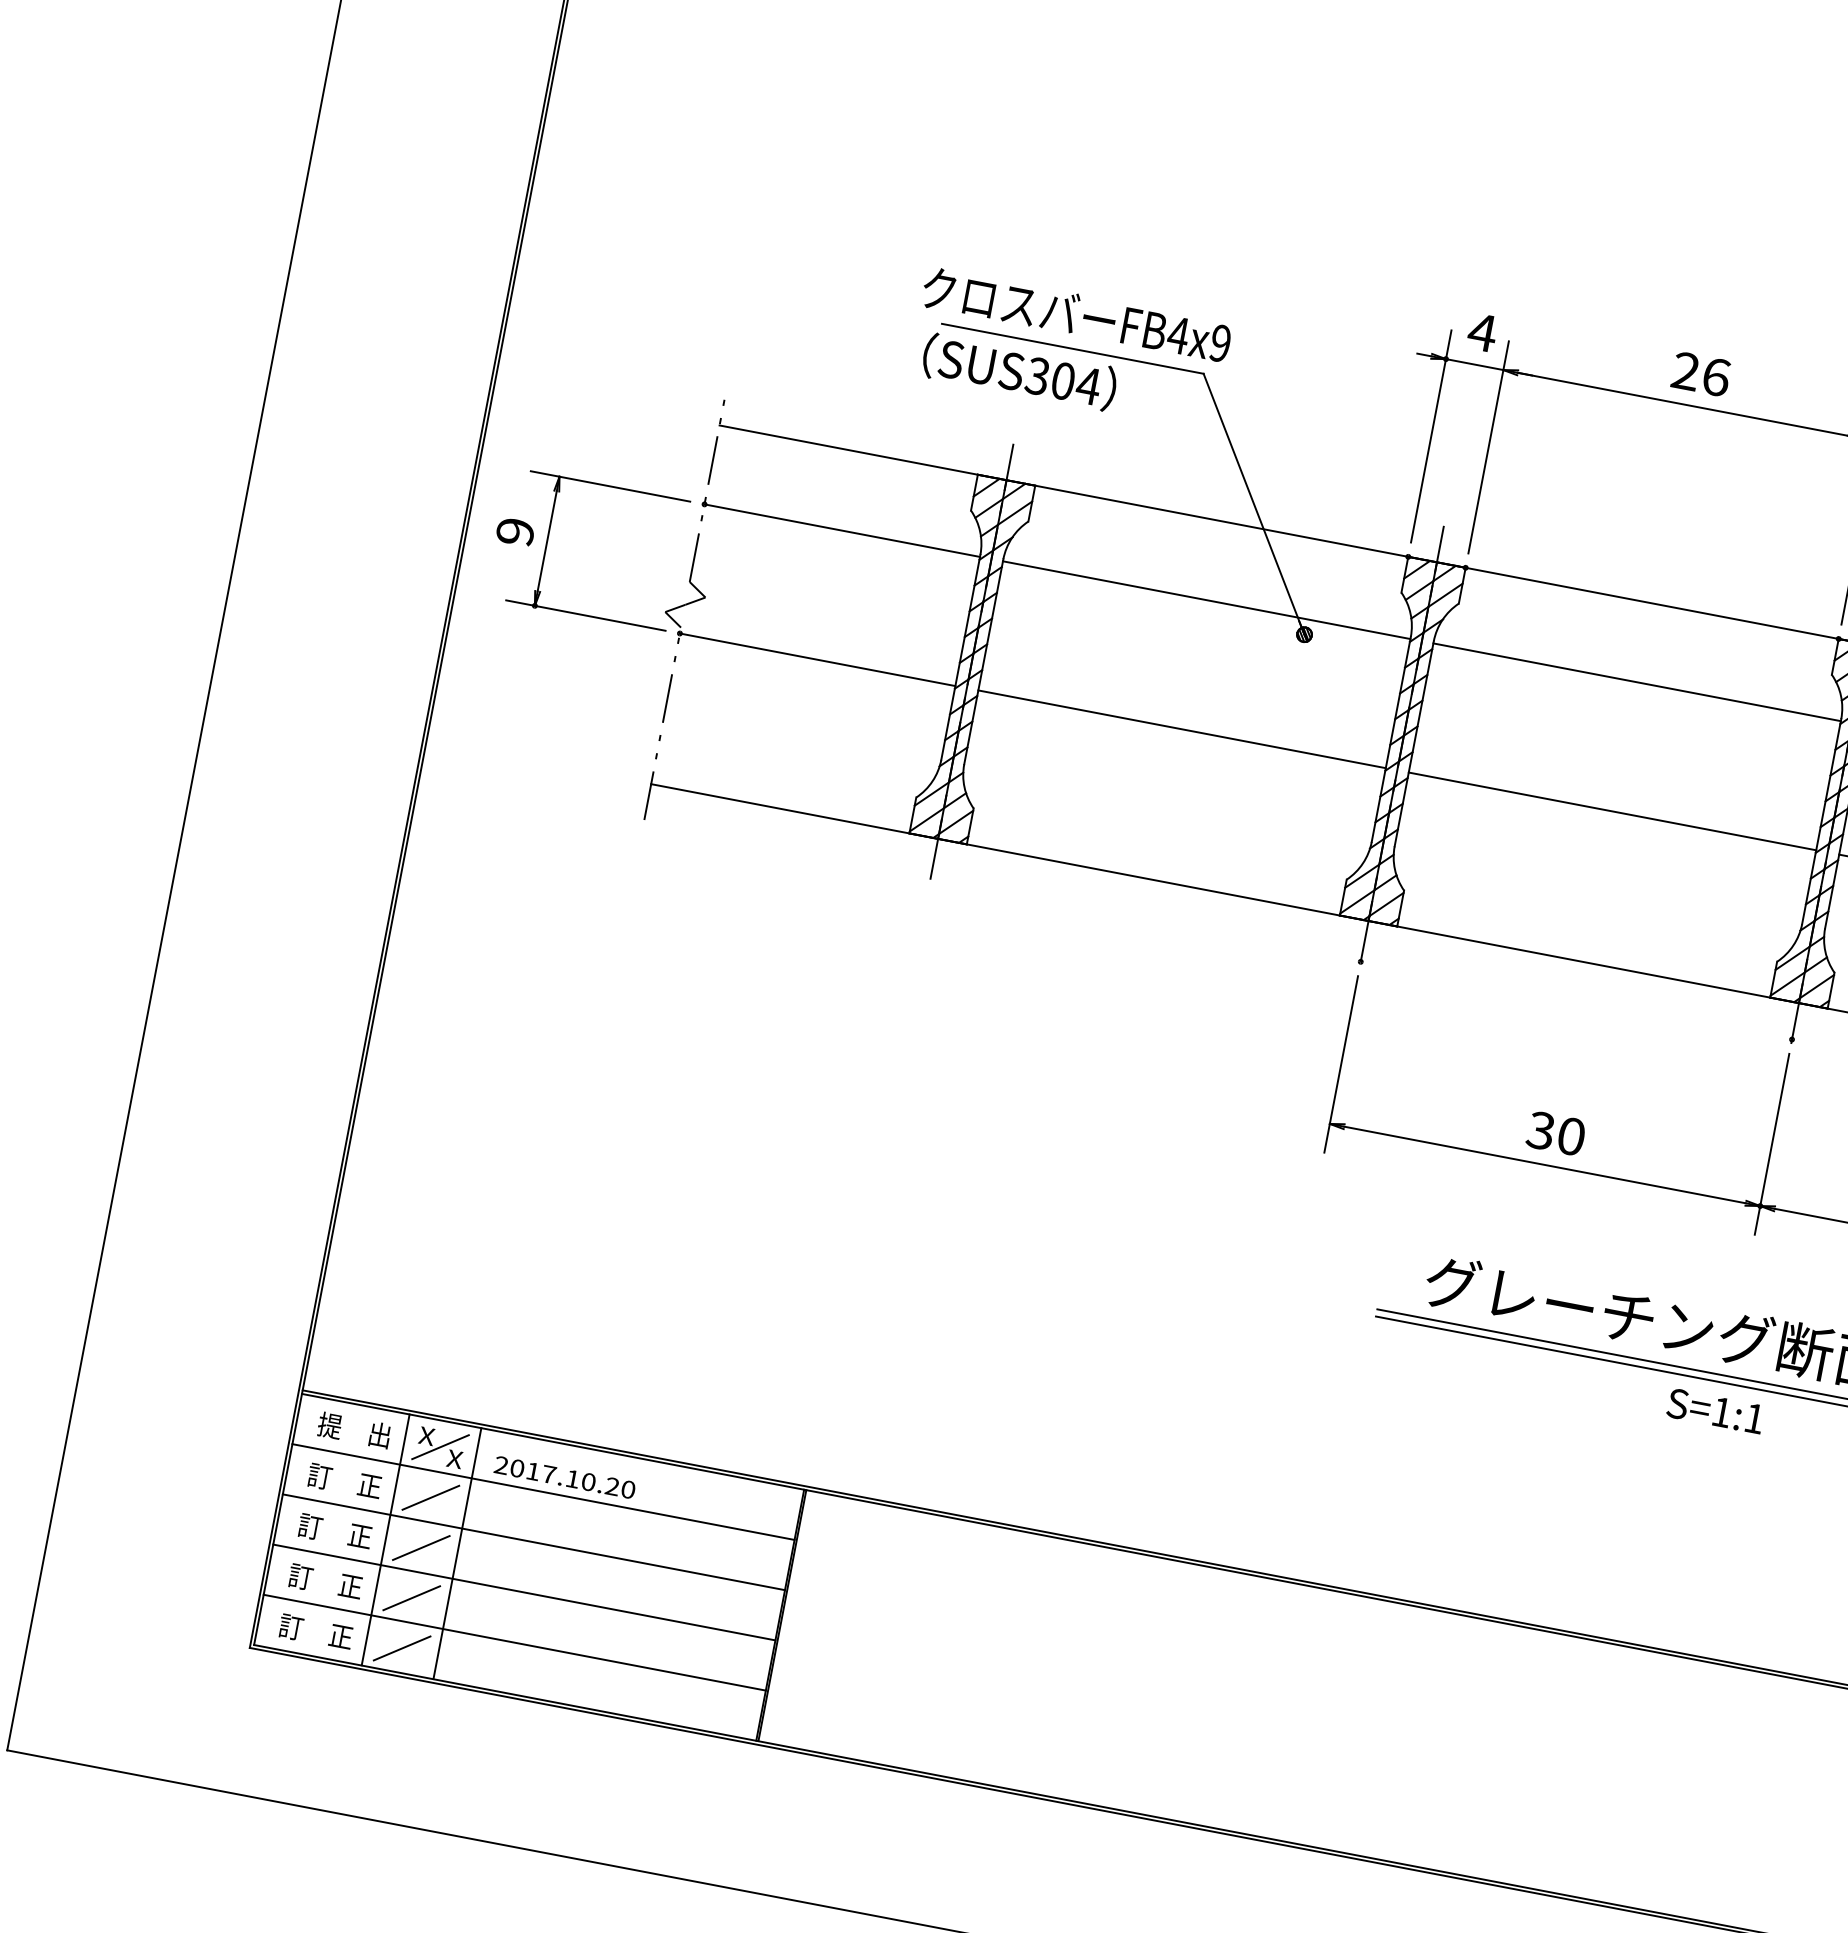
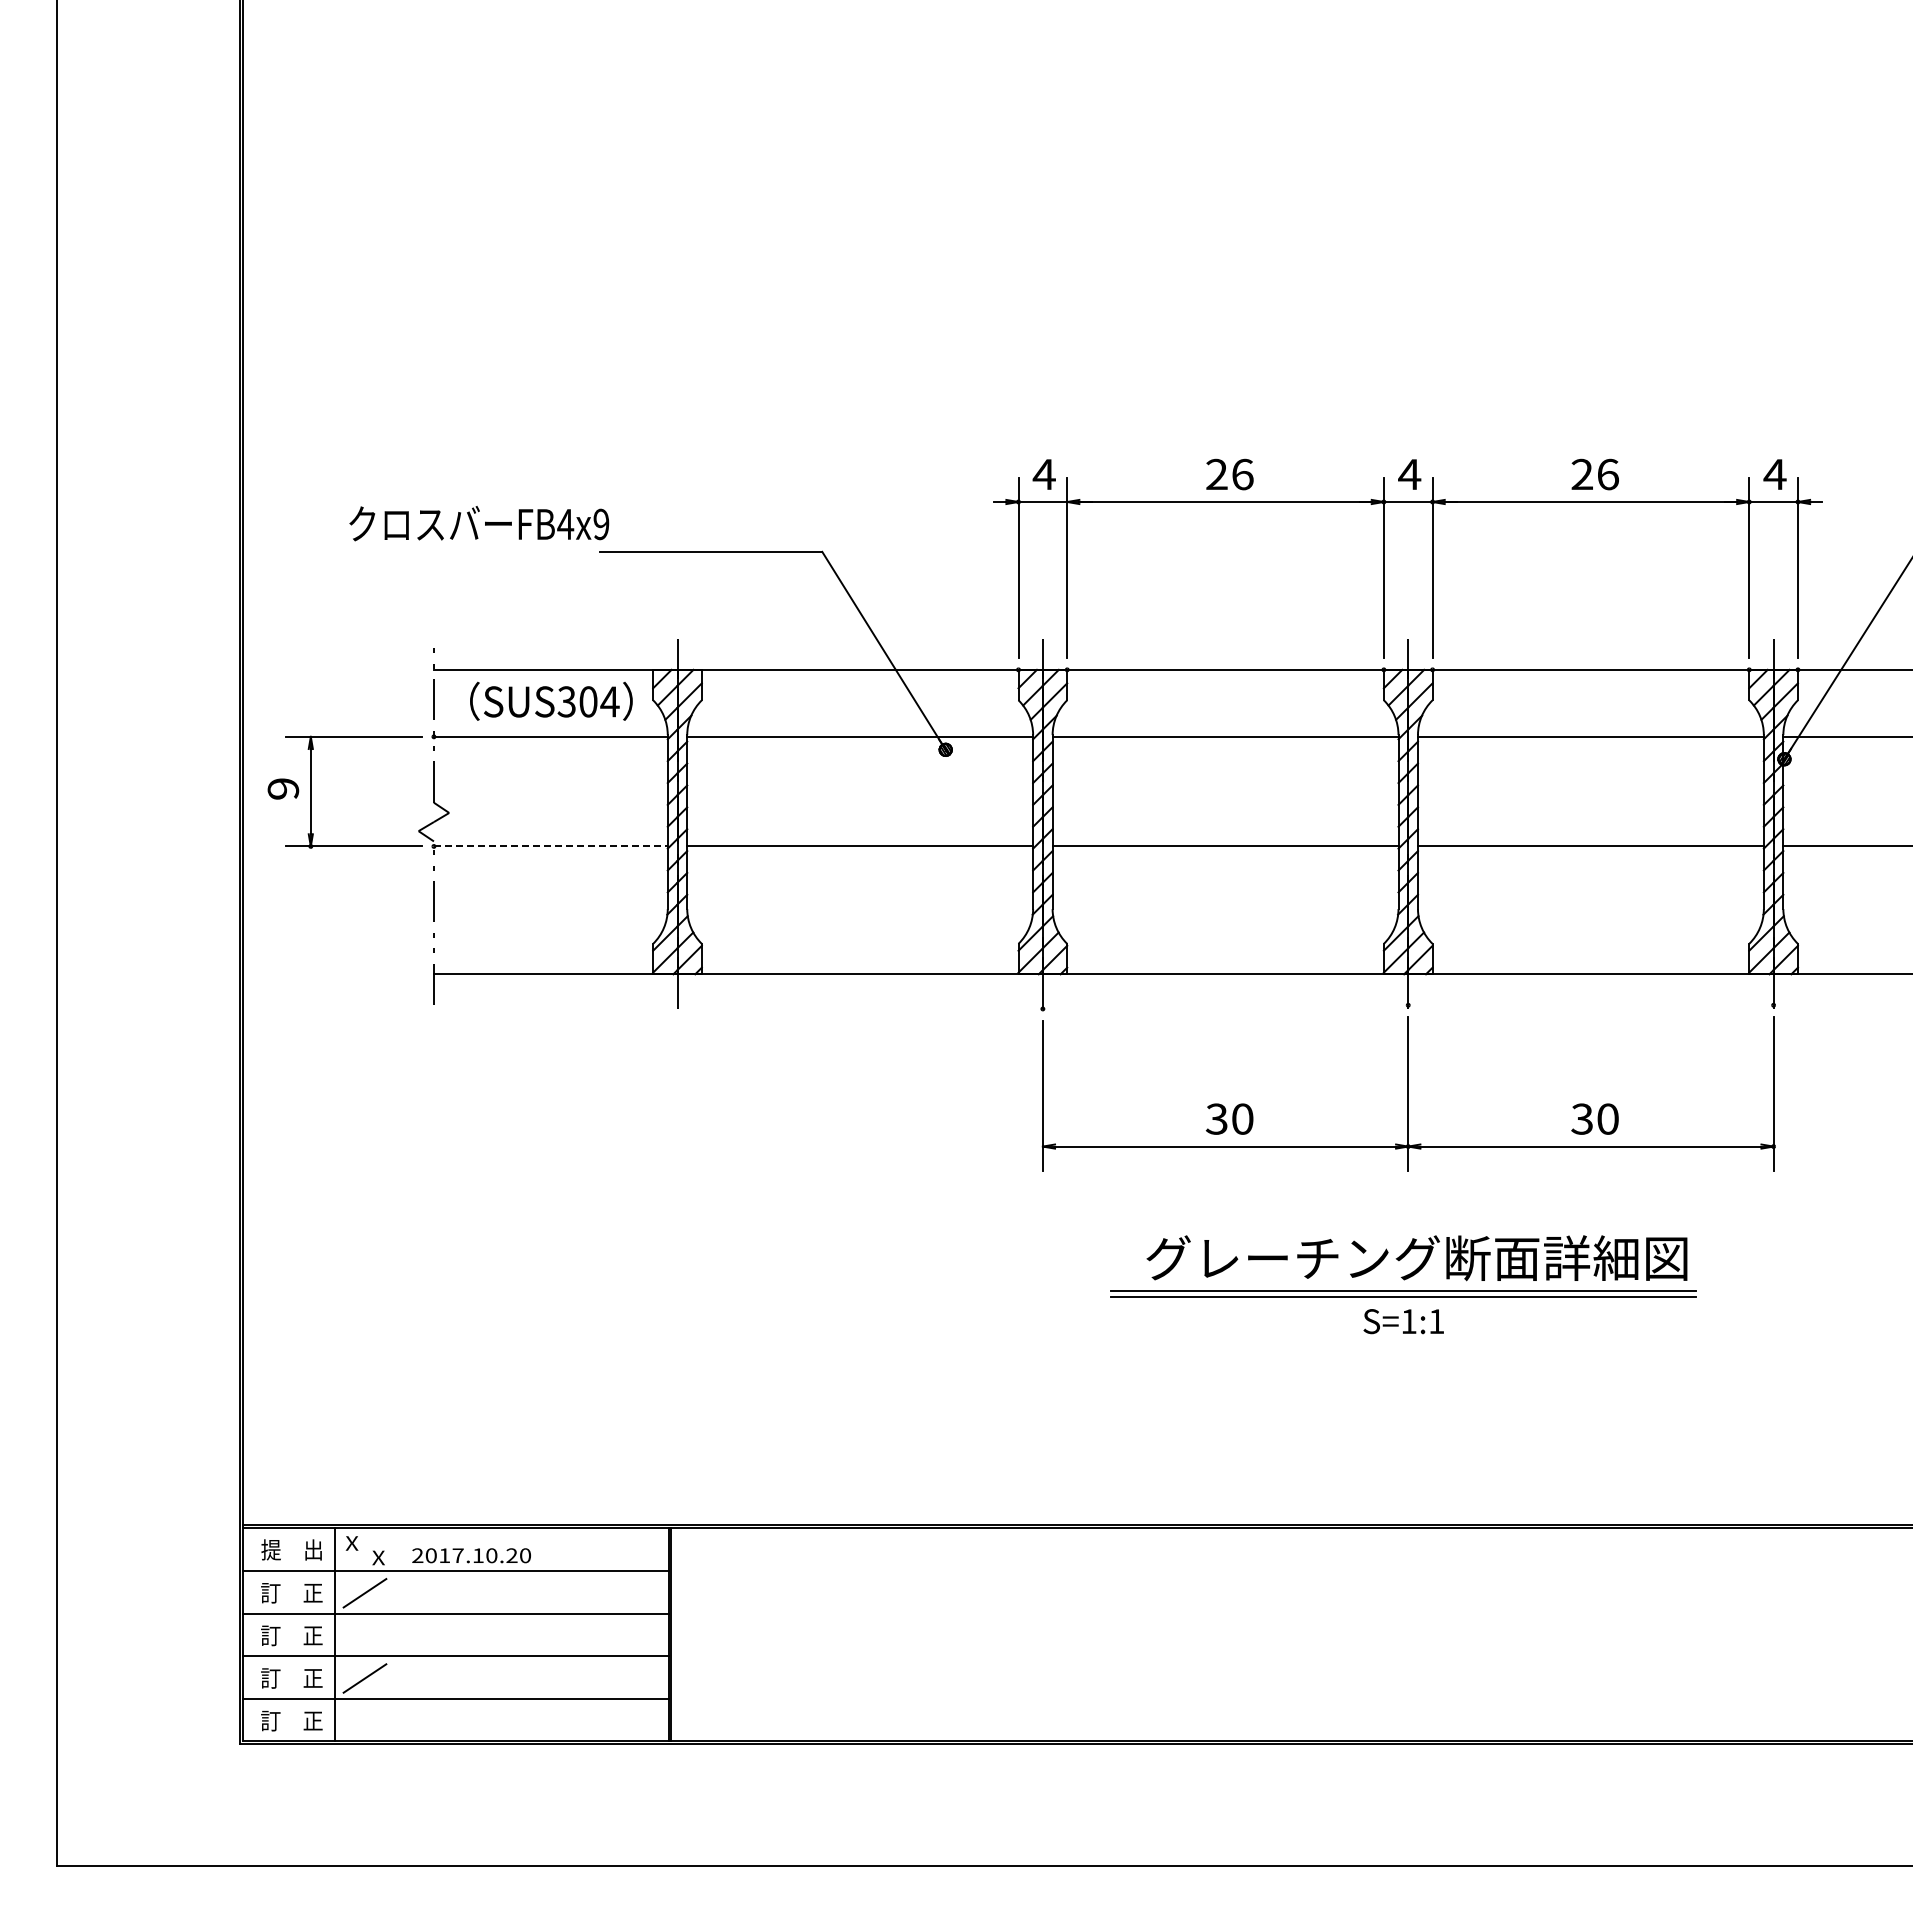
text: (1077, 314) -> (479, 523), moved
text: (1020, 371) -> (551, 700), moved
line: (817, 659) -> (550, 846), solid -> dashed
line: (439, 1447) -> (364, 1550), removed
line: (420, 1547) -> (364, 1635), removed
line: (457, 1553) -> (395, 1634), removed
line: (401, 1647) -> (364, 1720), removed

